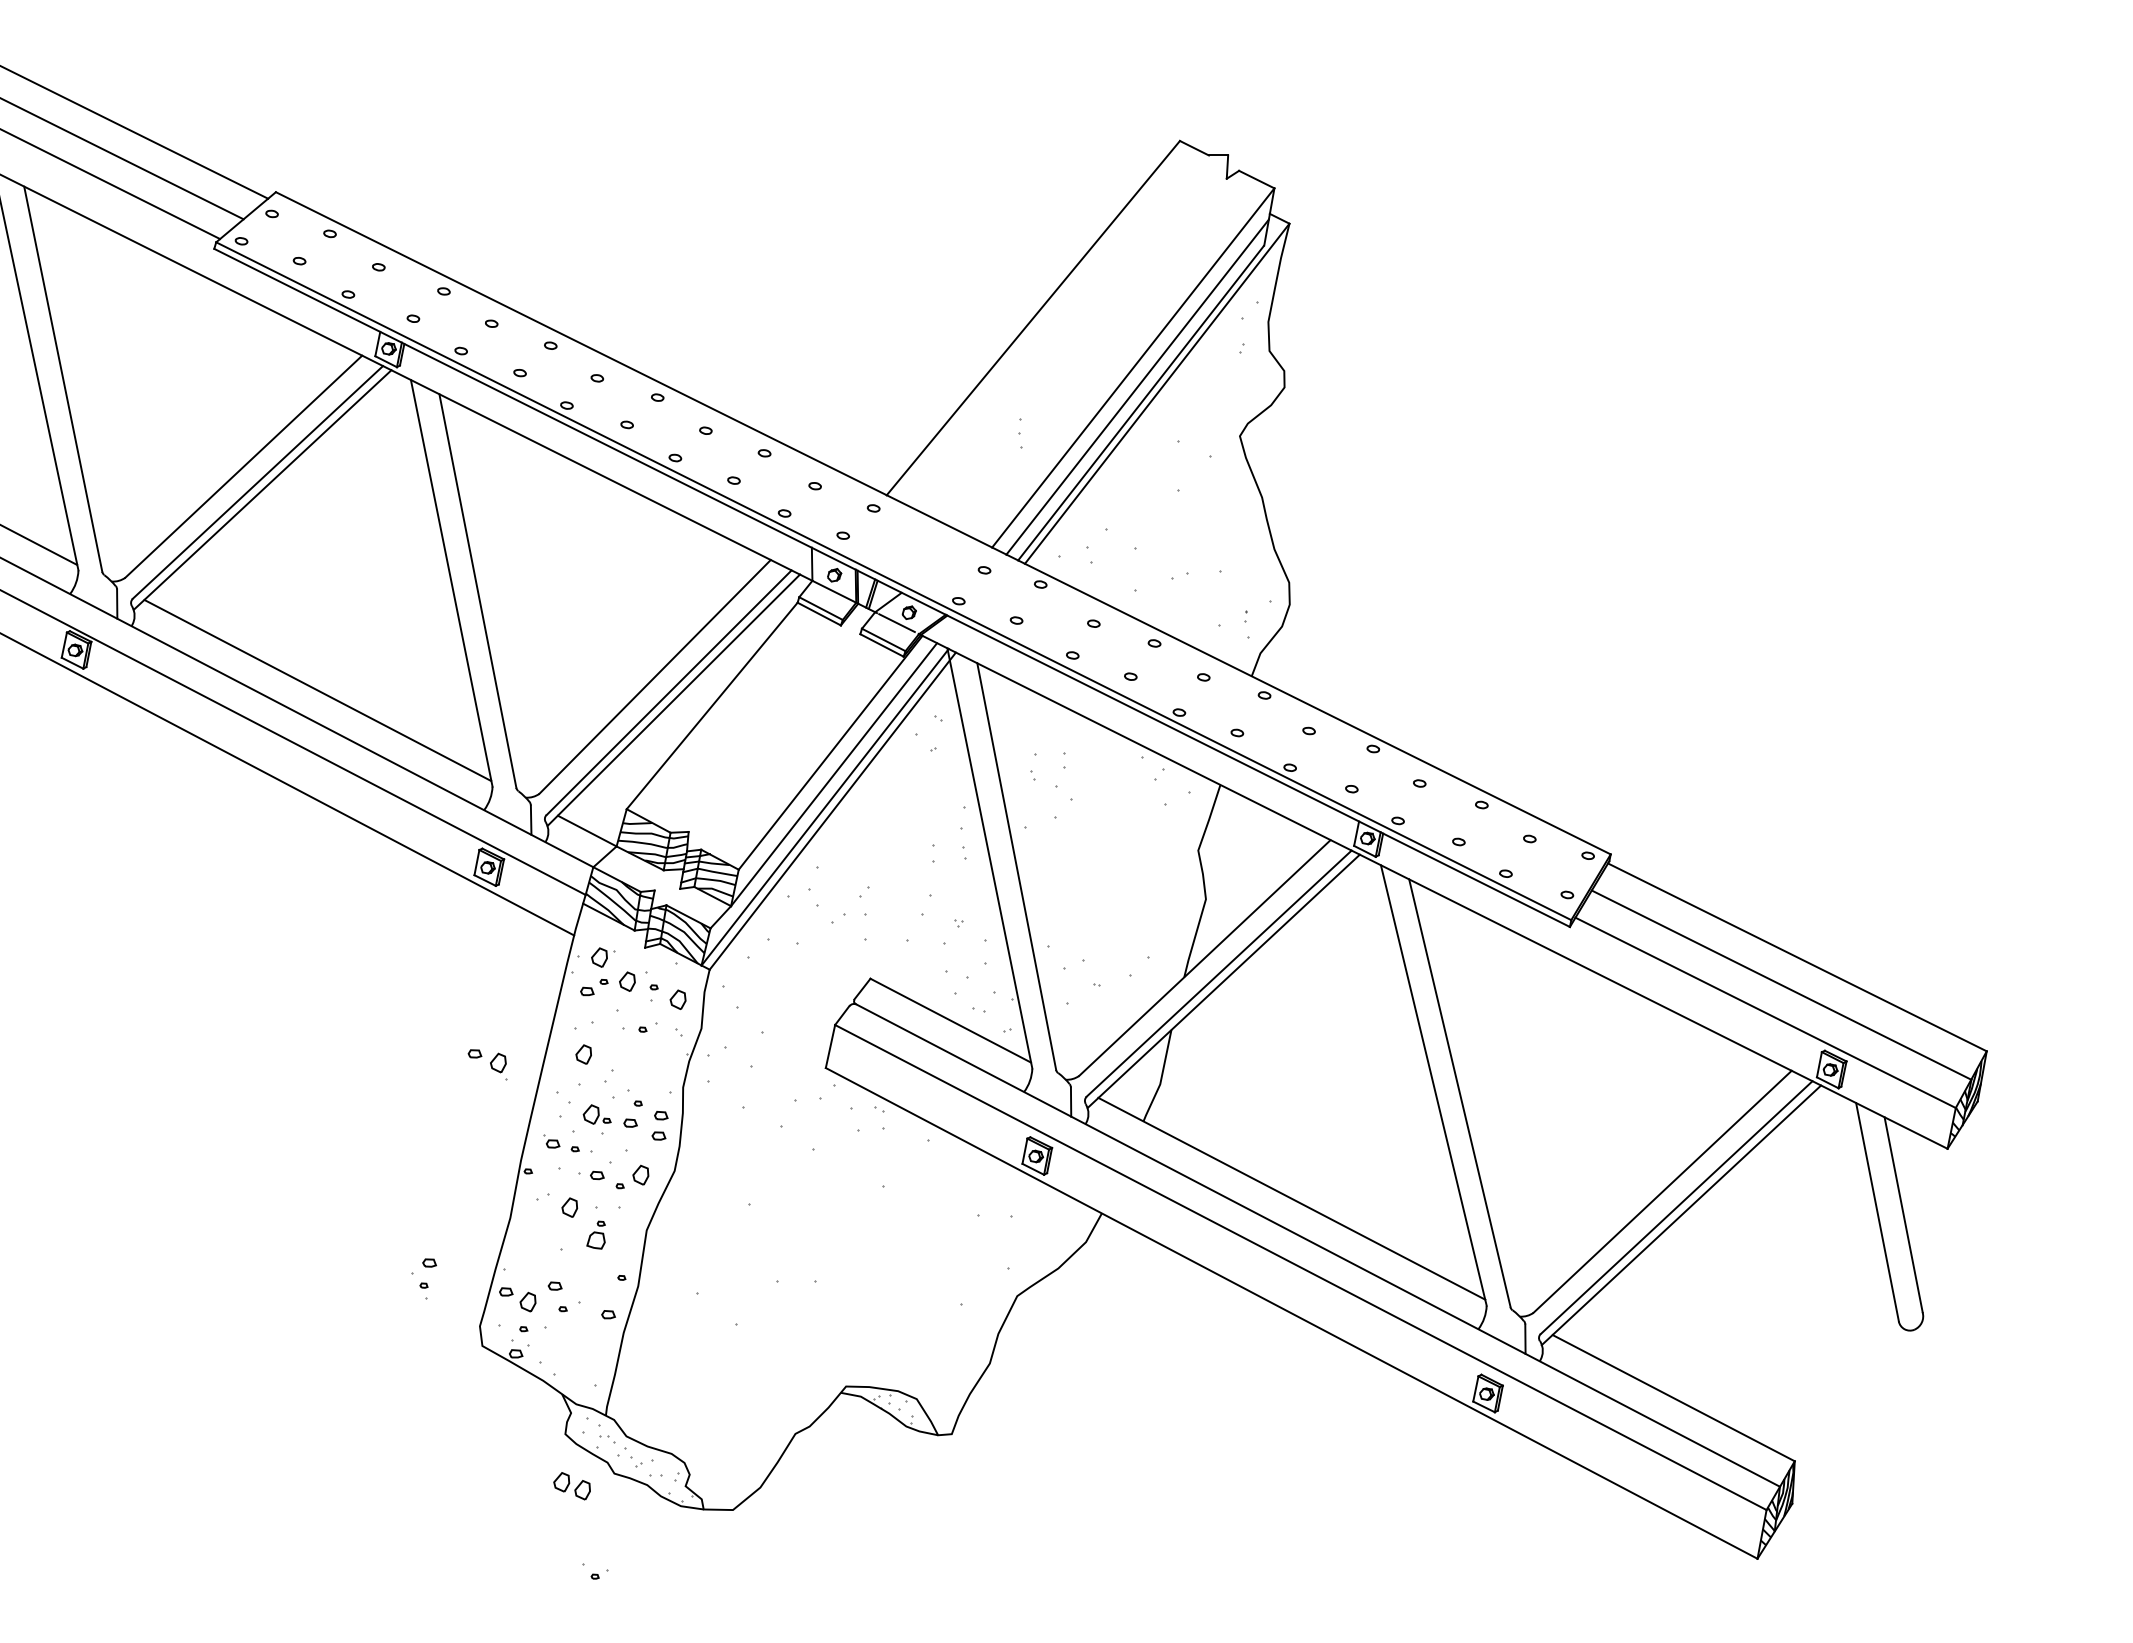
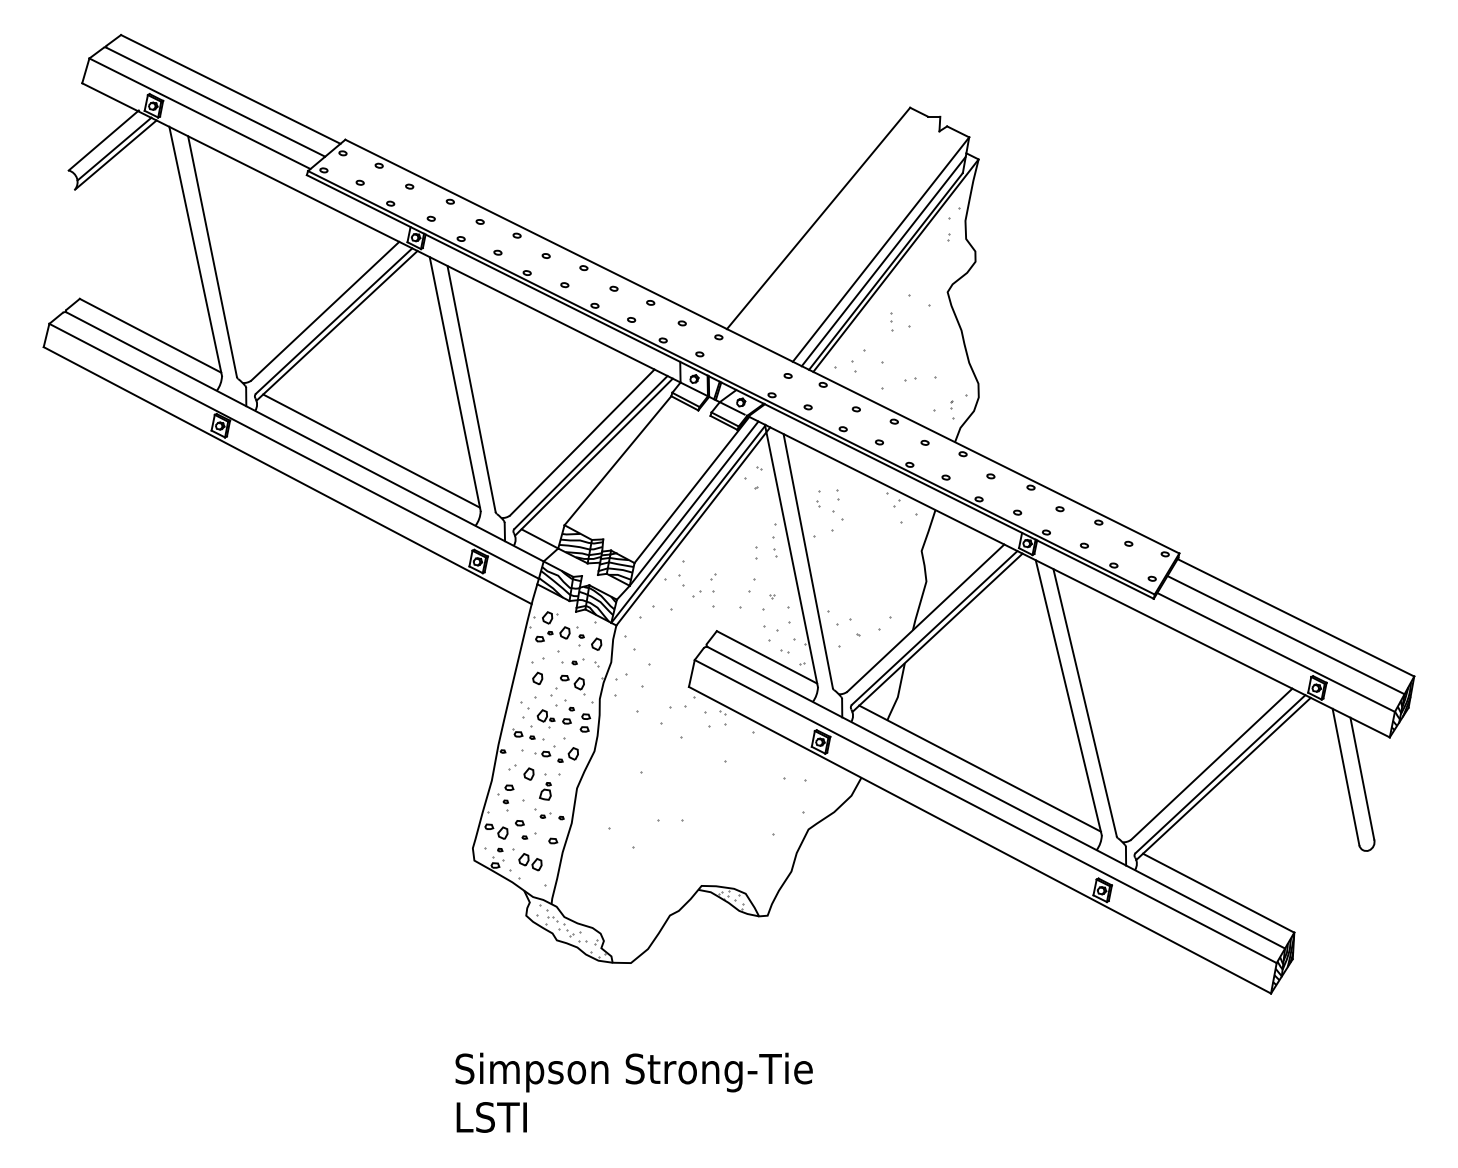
part: (1020, 433) -> (891, 321), moved
part: (487, 1064) -> (572, 684), moved
part: (423, 1278) -> (505, 797), moved
part: (572, 1486) -> (530, 862), moved
part: (594, 1571) -> (542, 813), moved

